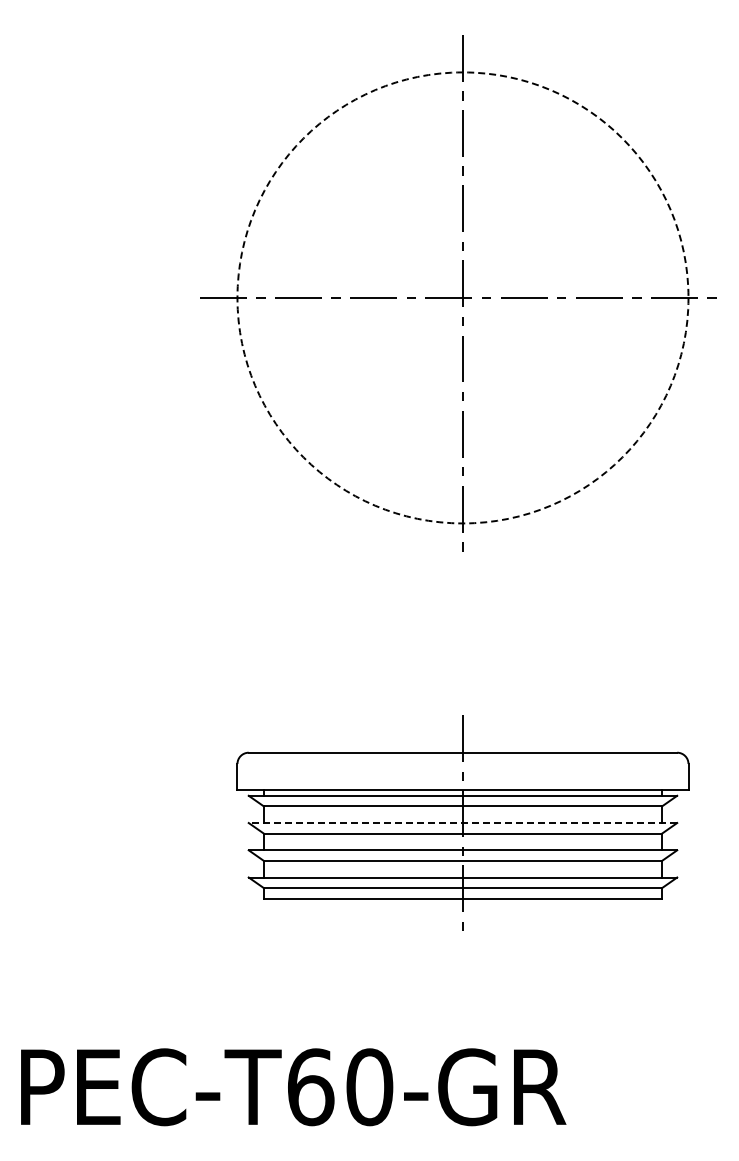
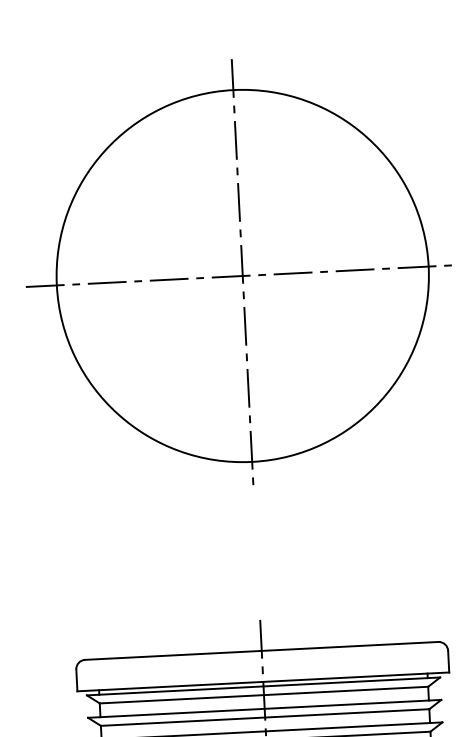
circle: (462, 297) -> (242, 275), dashed -> solid
line: (462, 823) -> (264, 709), dashed -> solid

